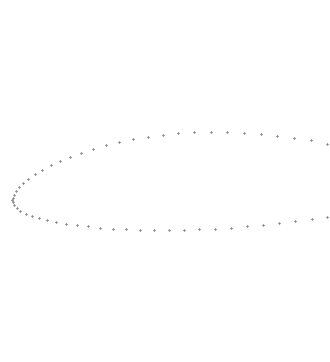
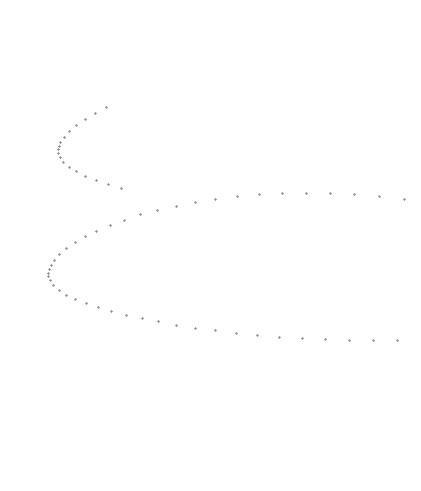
part: (23, 102) -> (76, 127), added

